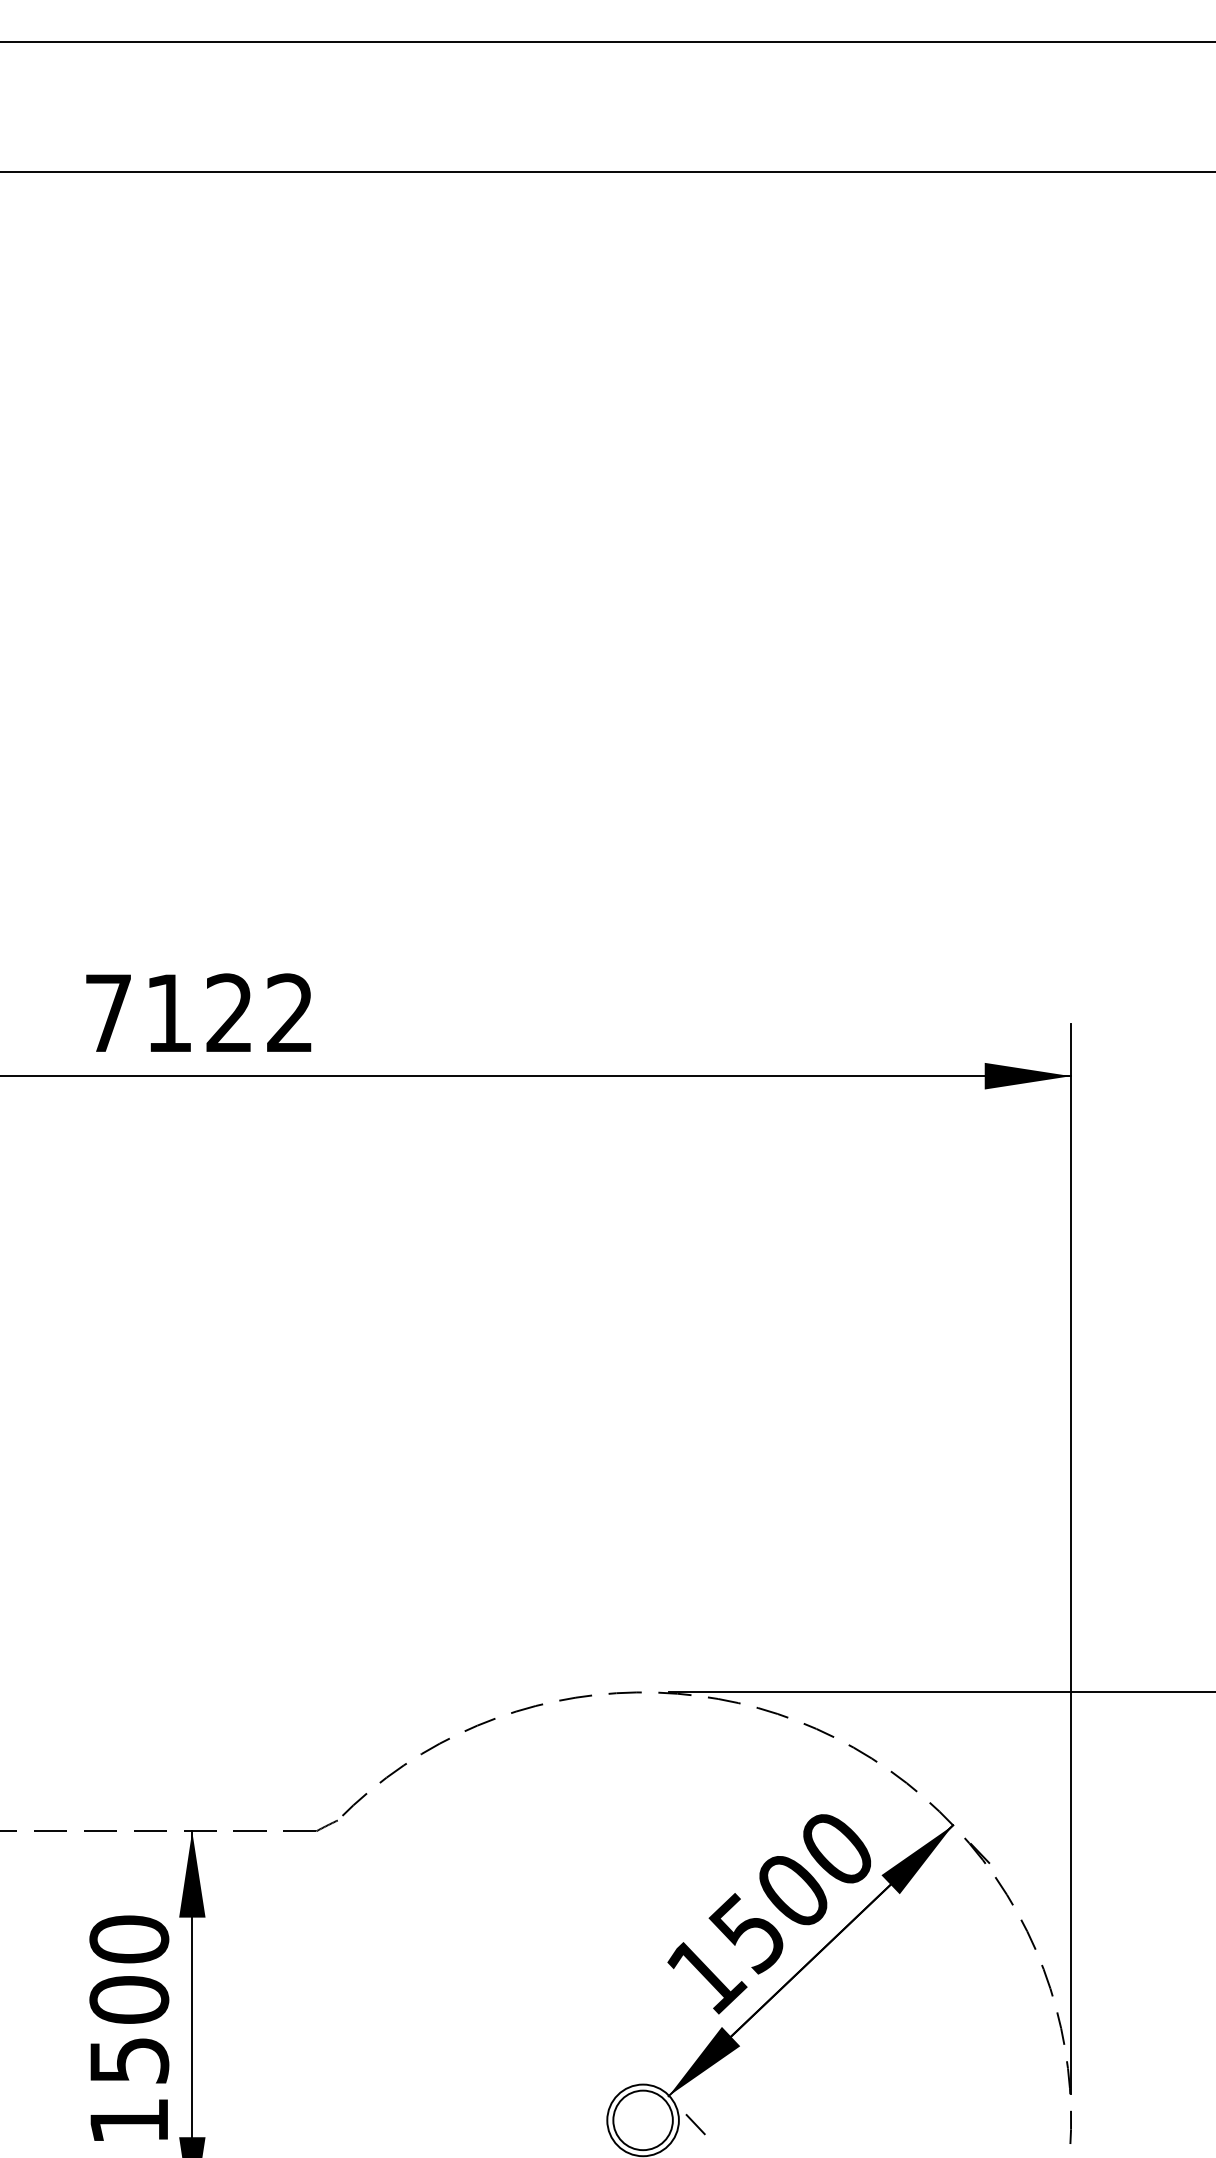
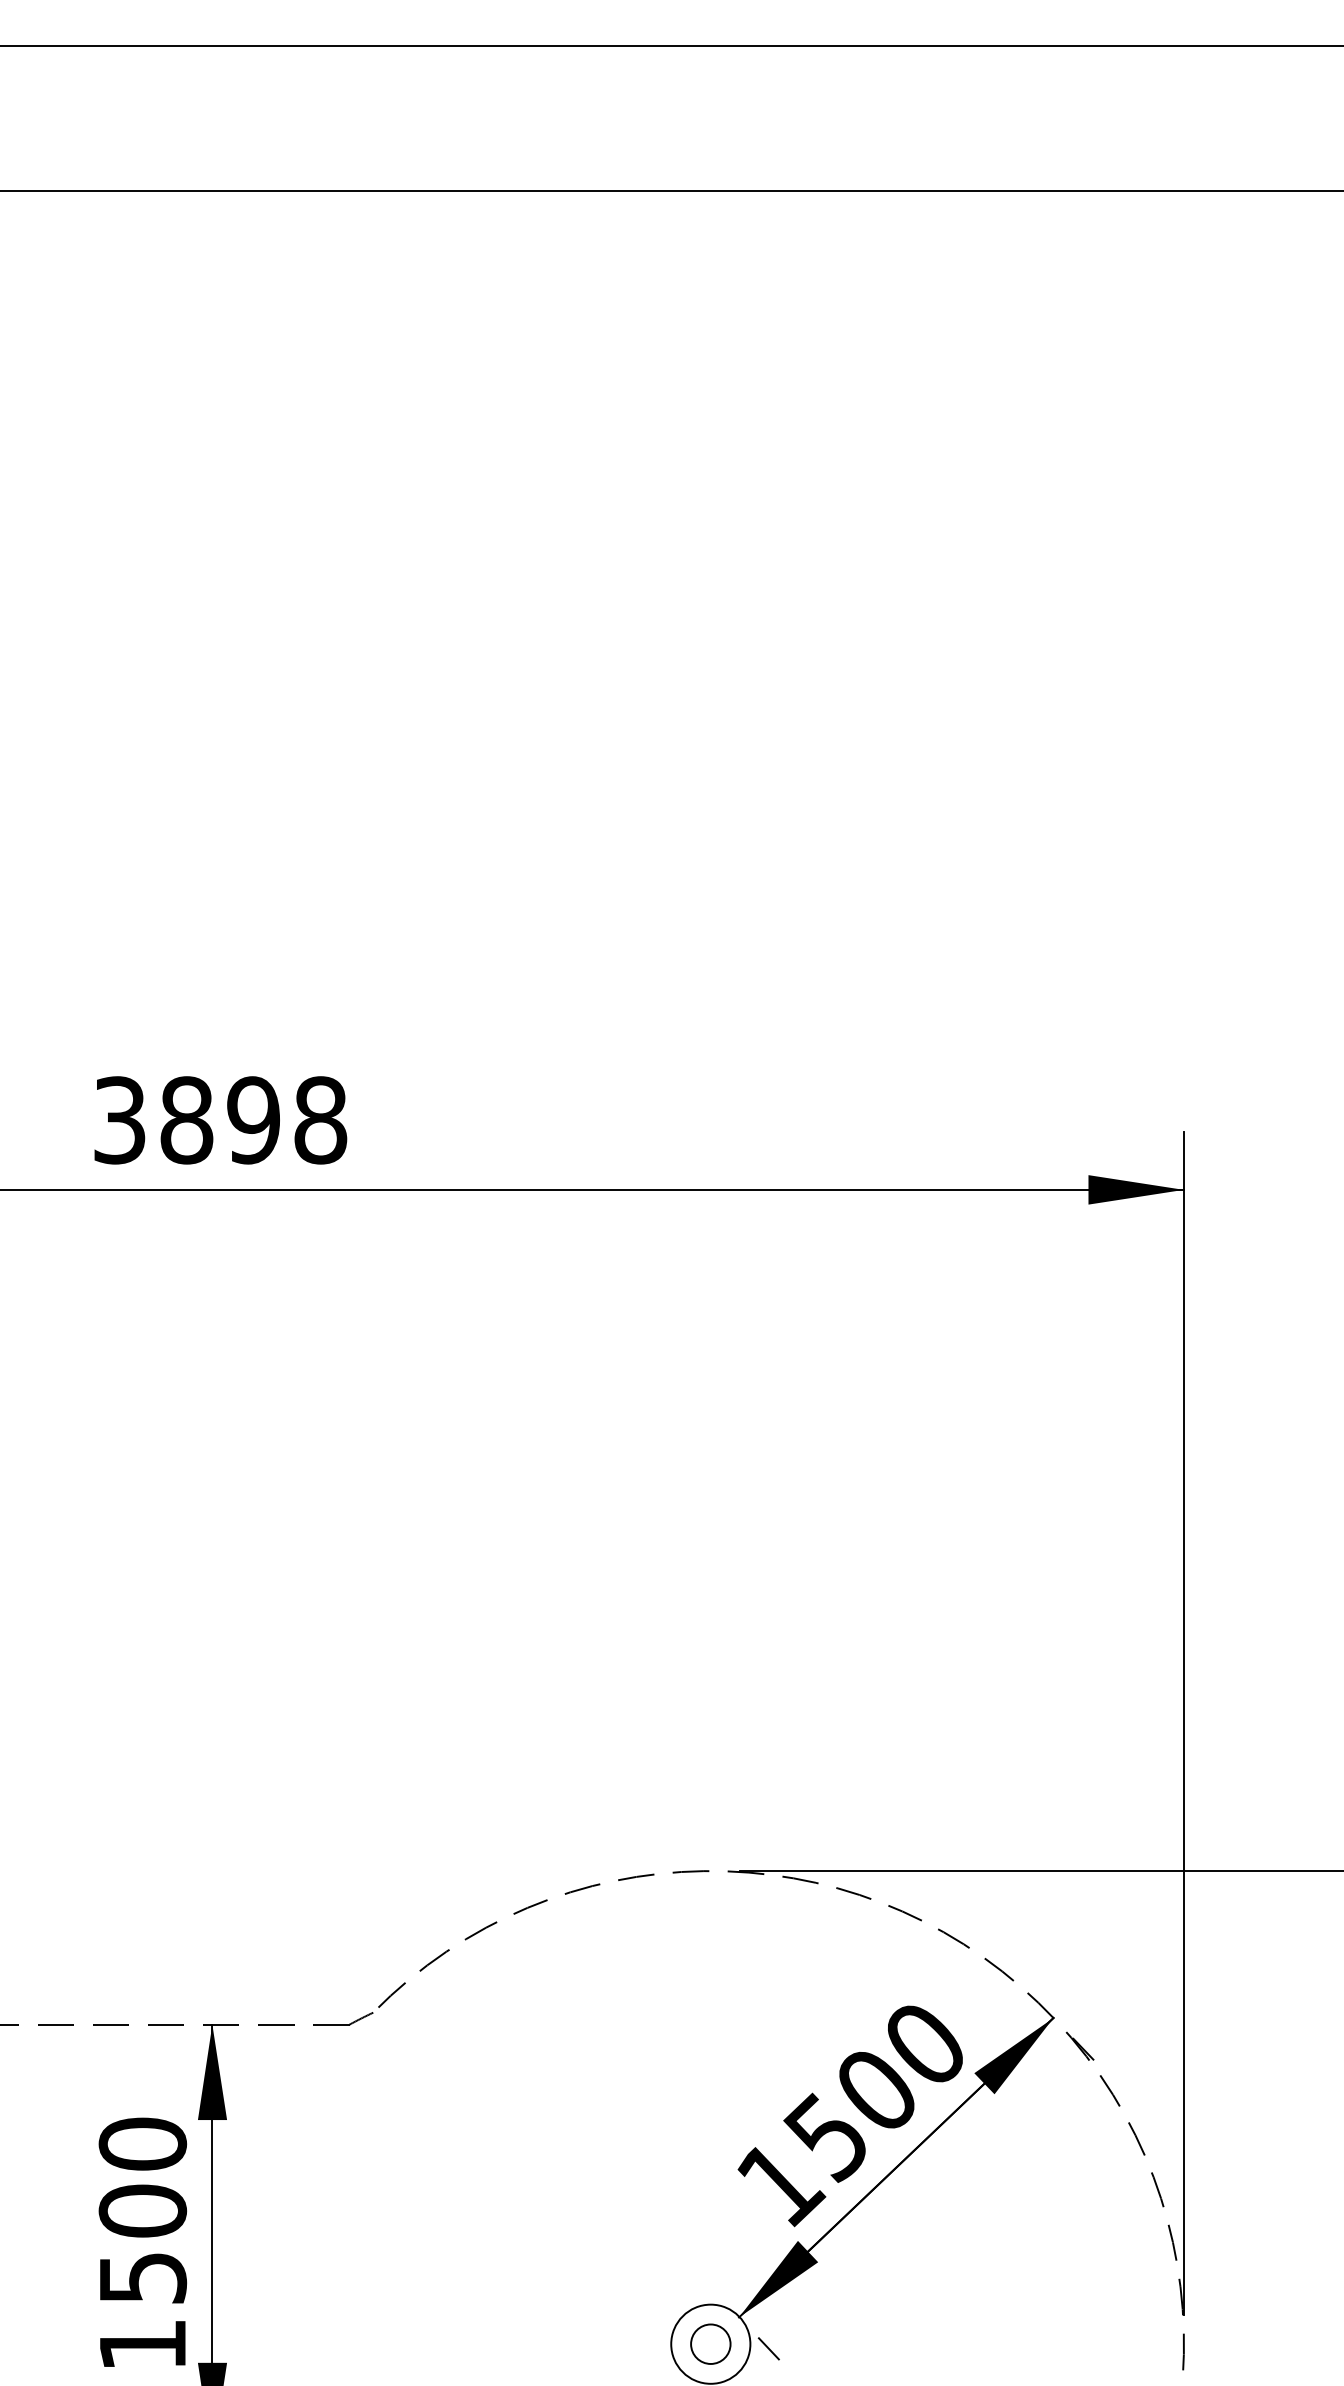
text: (199, 1013) -> (220, 1120), 7122 -> 3898
circle: (642, 2120) -> (710, 2344), size x0.6

